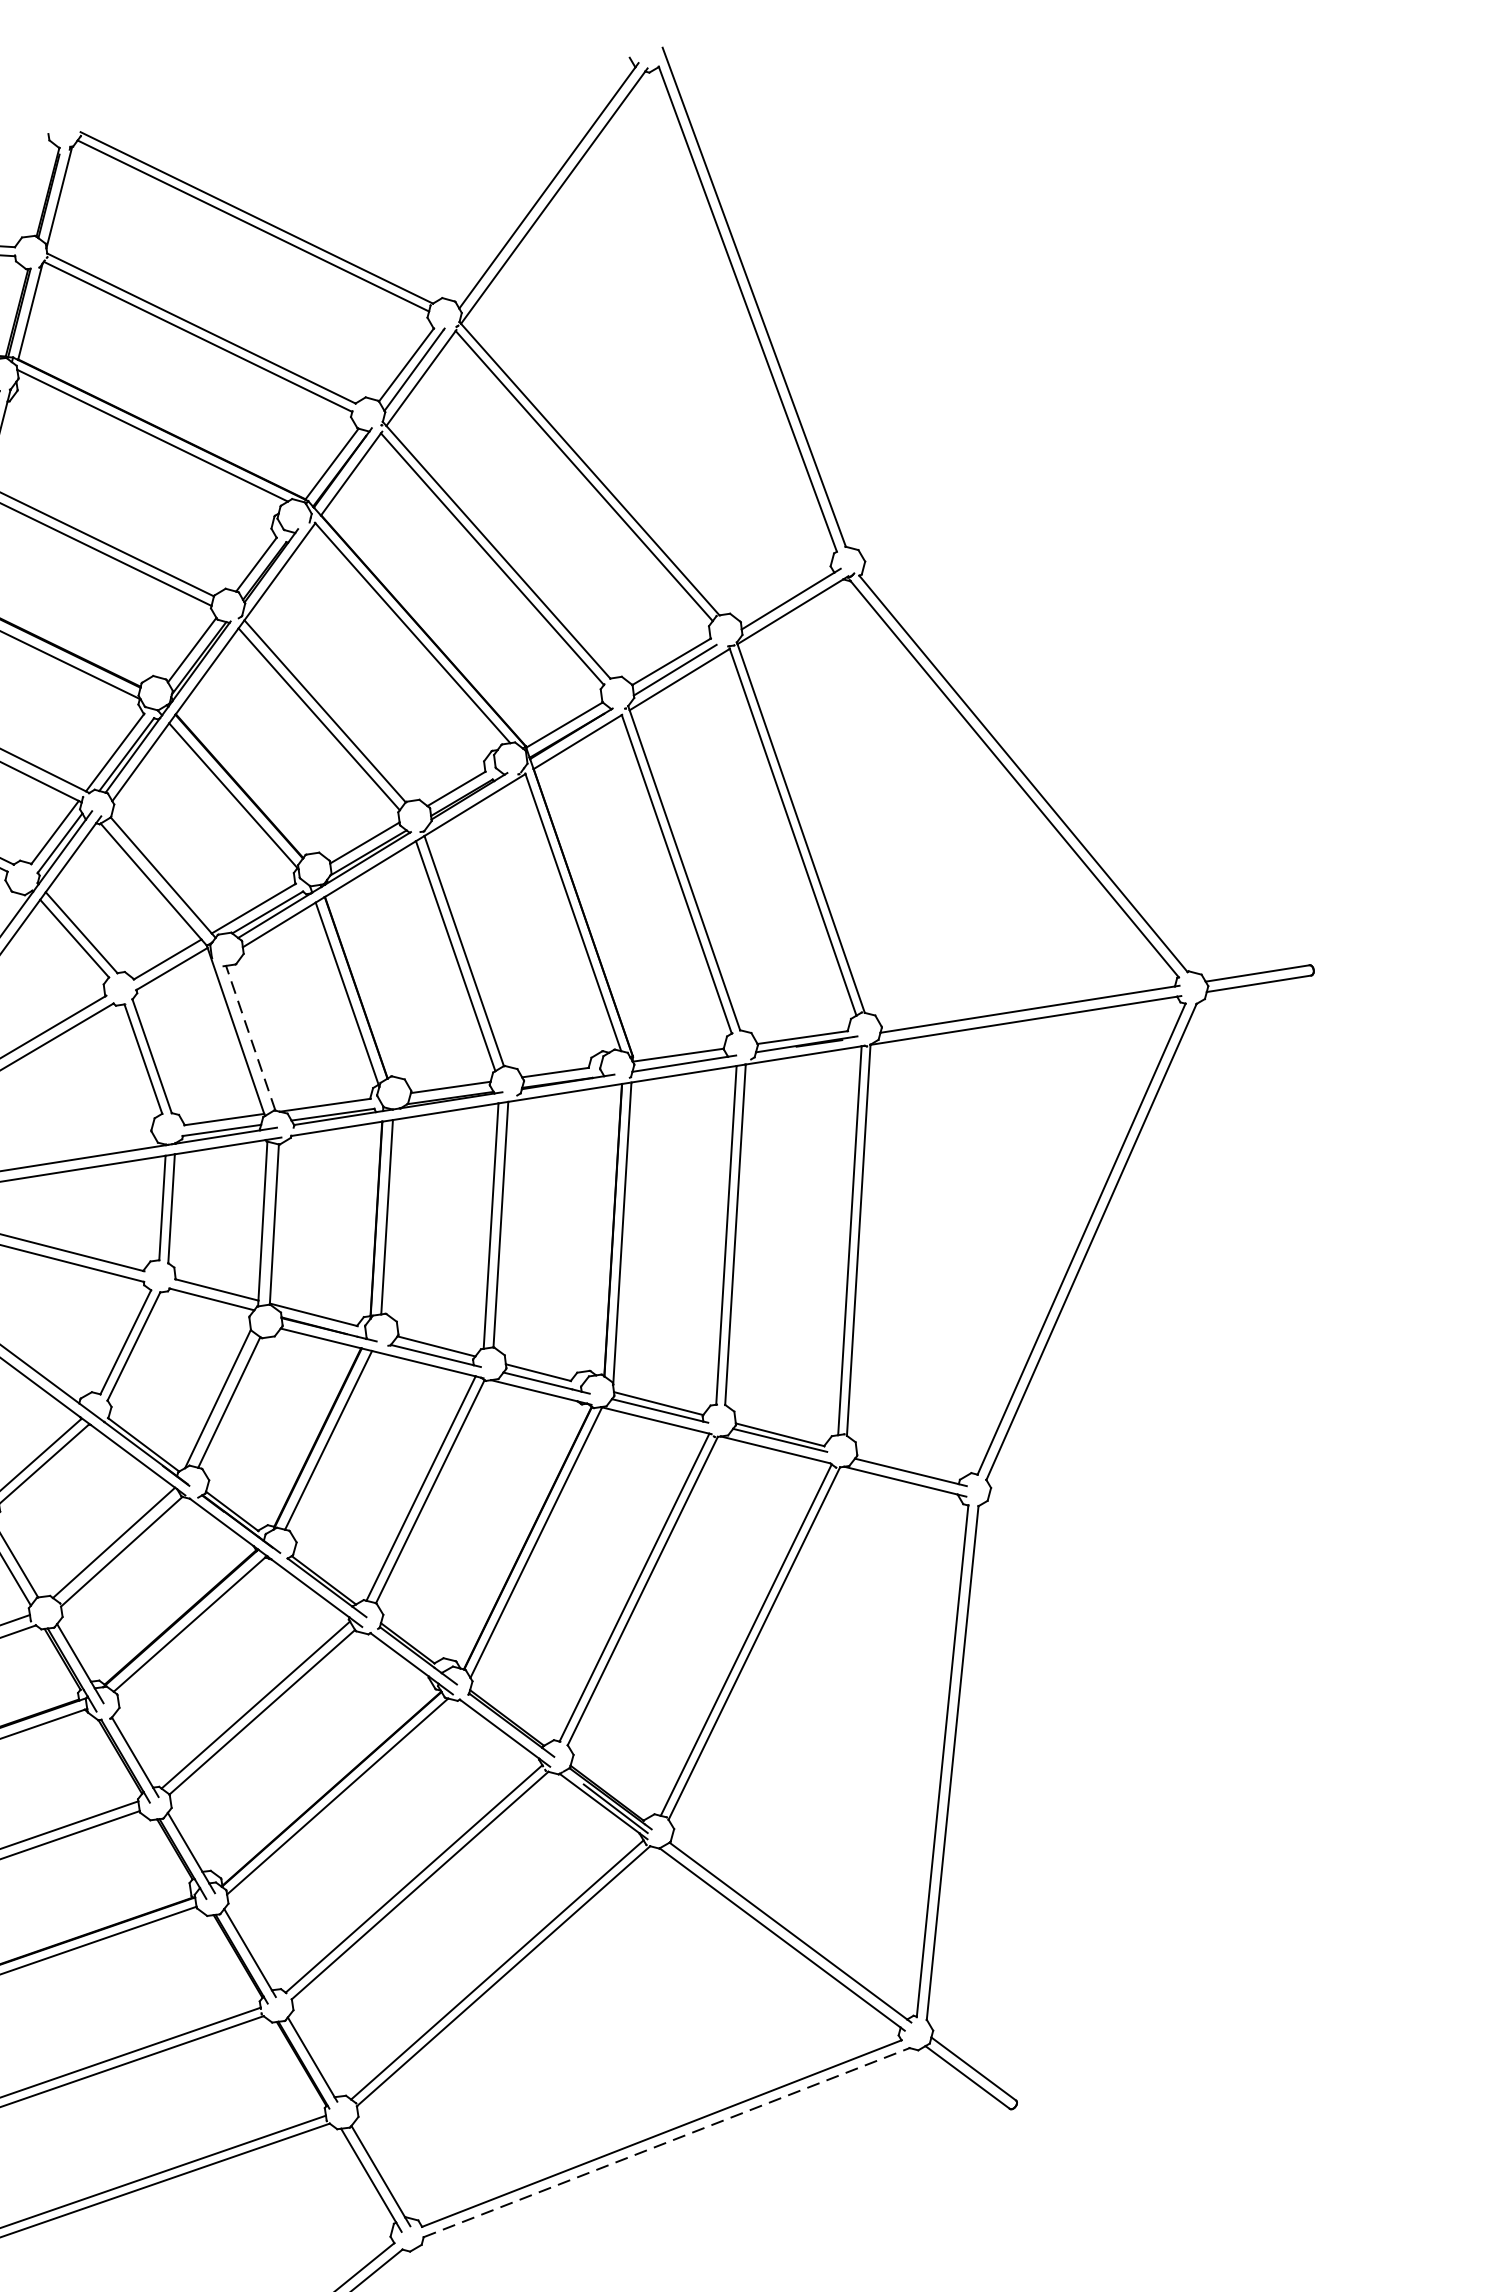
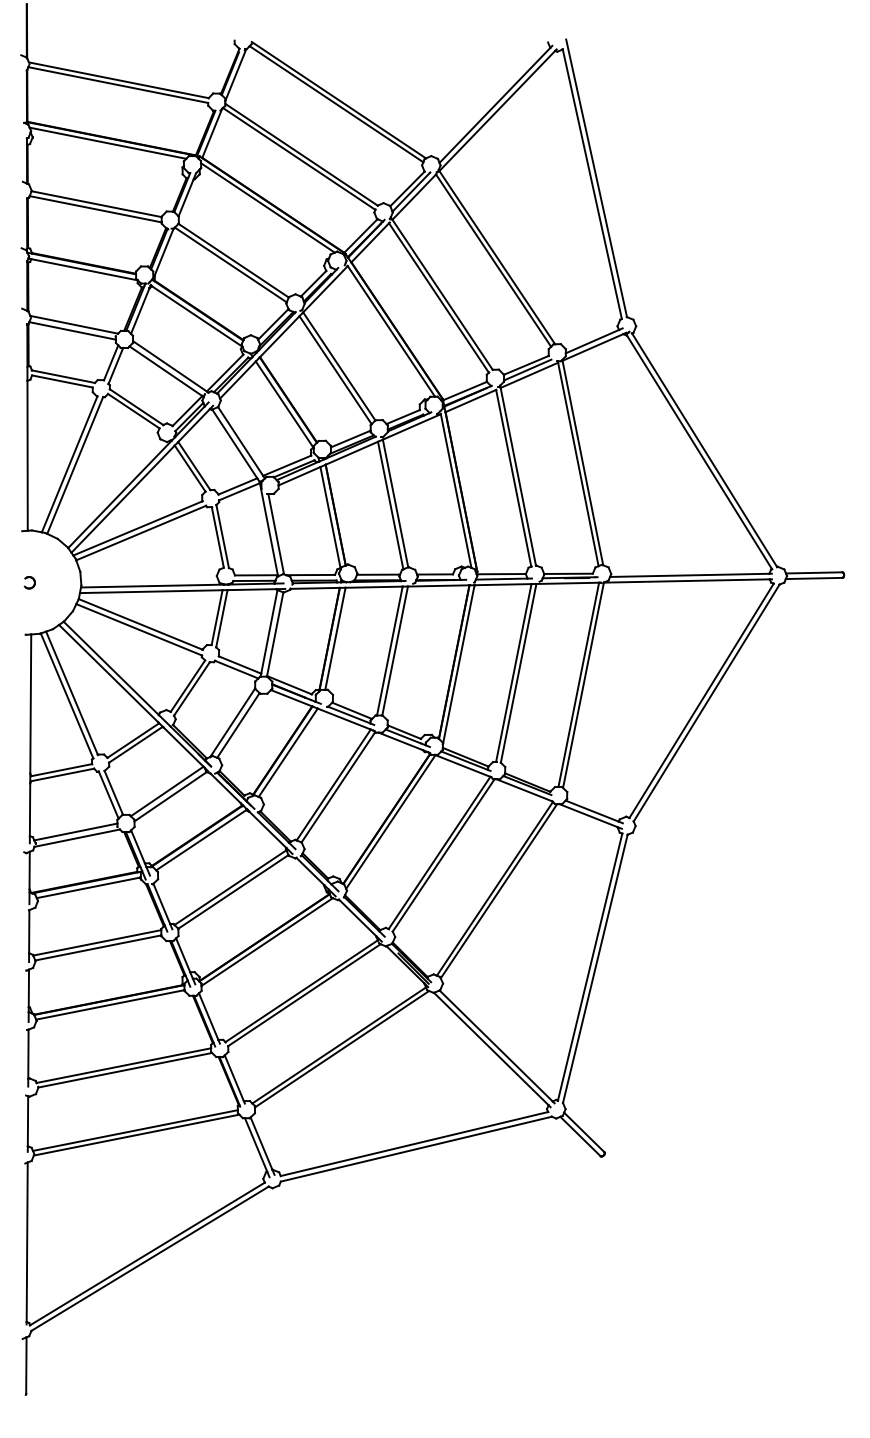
line: (251, 1038) -> (276, 534), dashed -> solid
line: (667, 2143) -> (416, 1149), dashed -> solid

